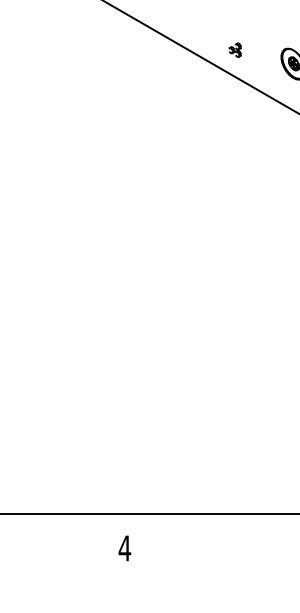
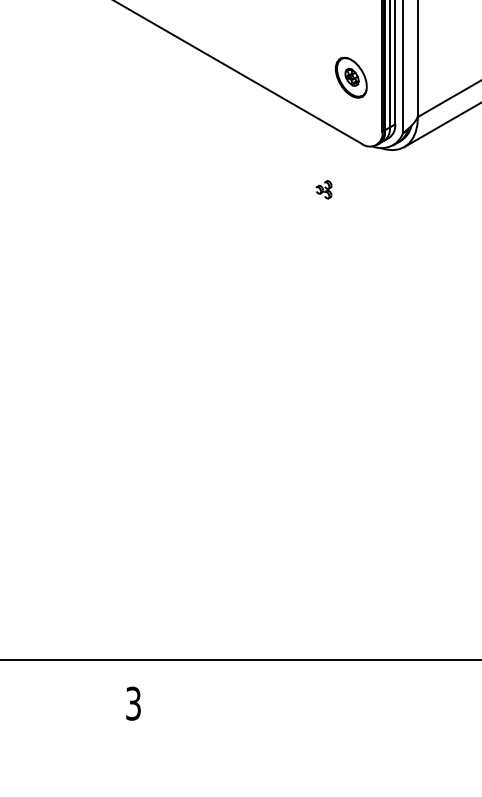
part: (234, 50) -> (323, 189), moved
text: (124, 548) -> (133, 703), 4 -> 3

